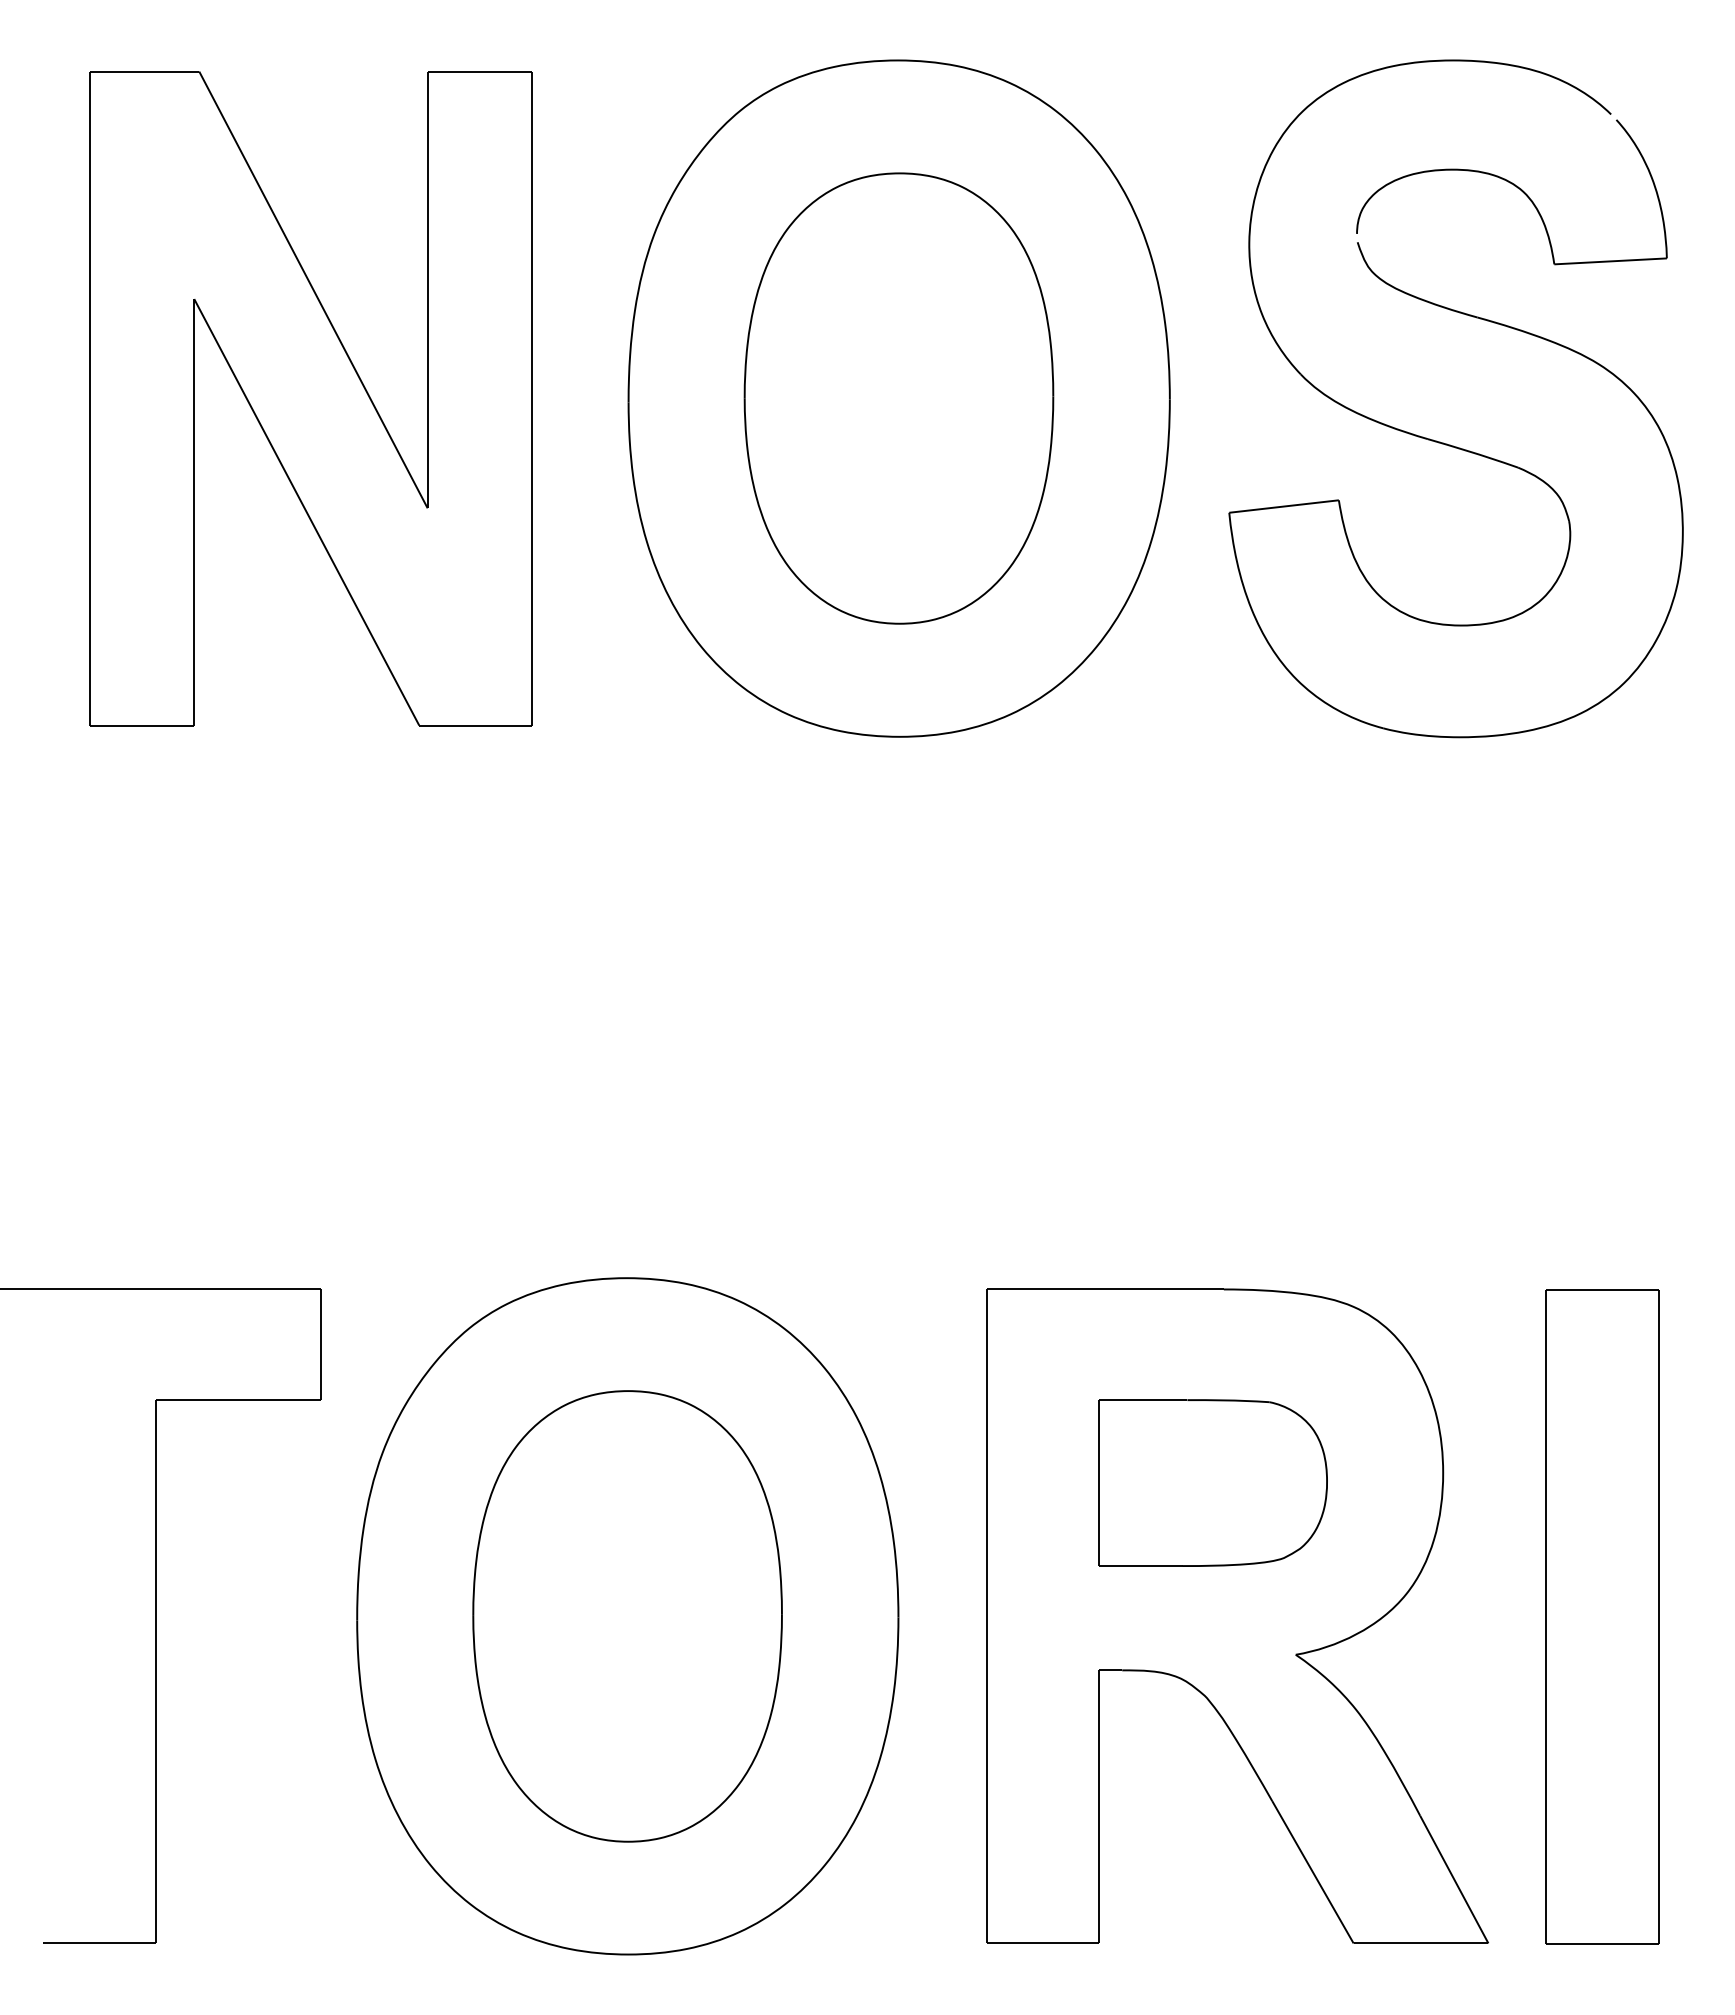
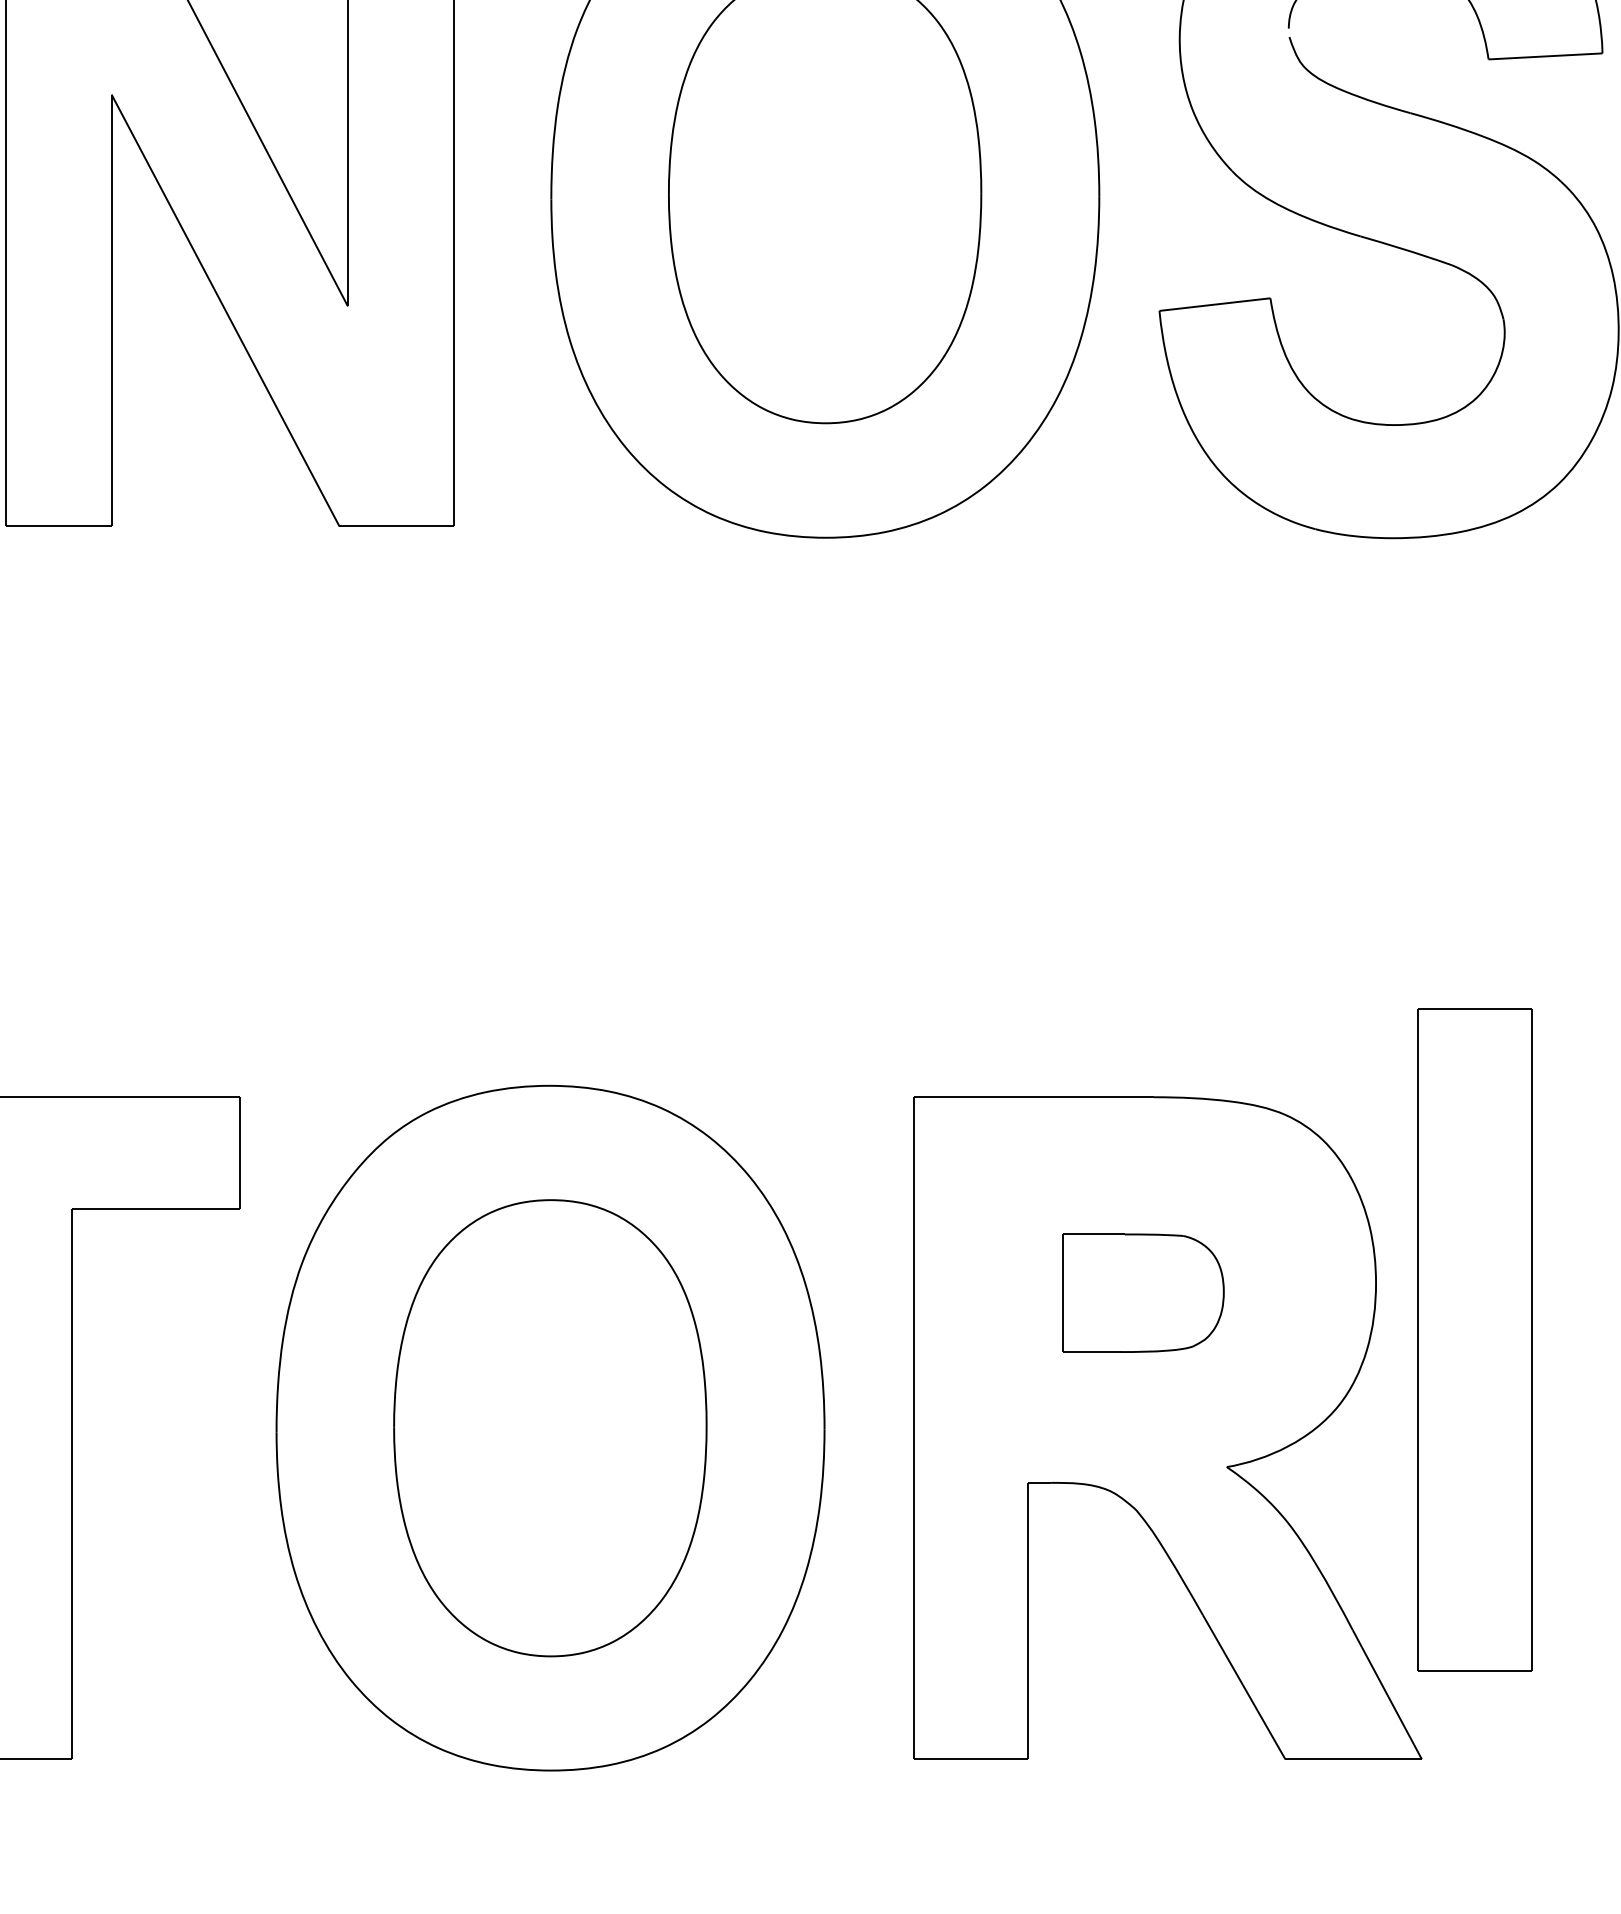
part: (1212, 1482) -> (1142, 1292), size x0.7
part: (1602, 1616) -> (1475, 1340), moved

